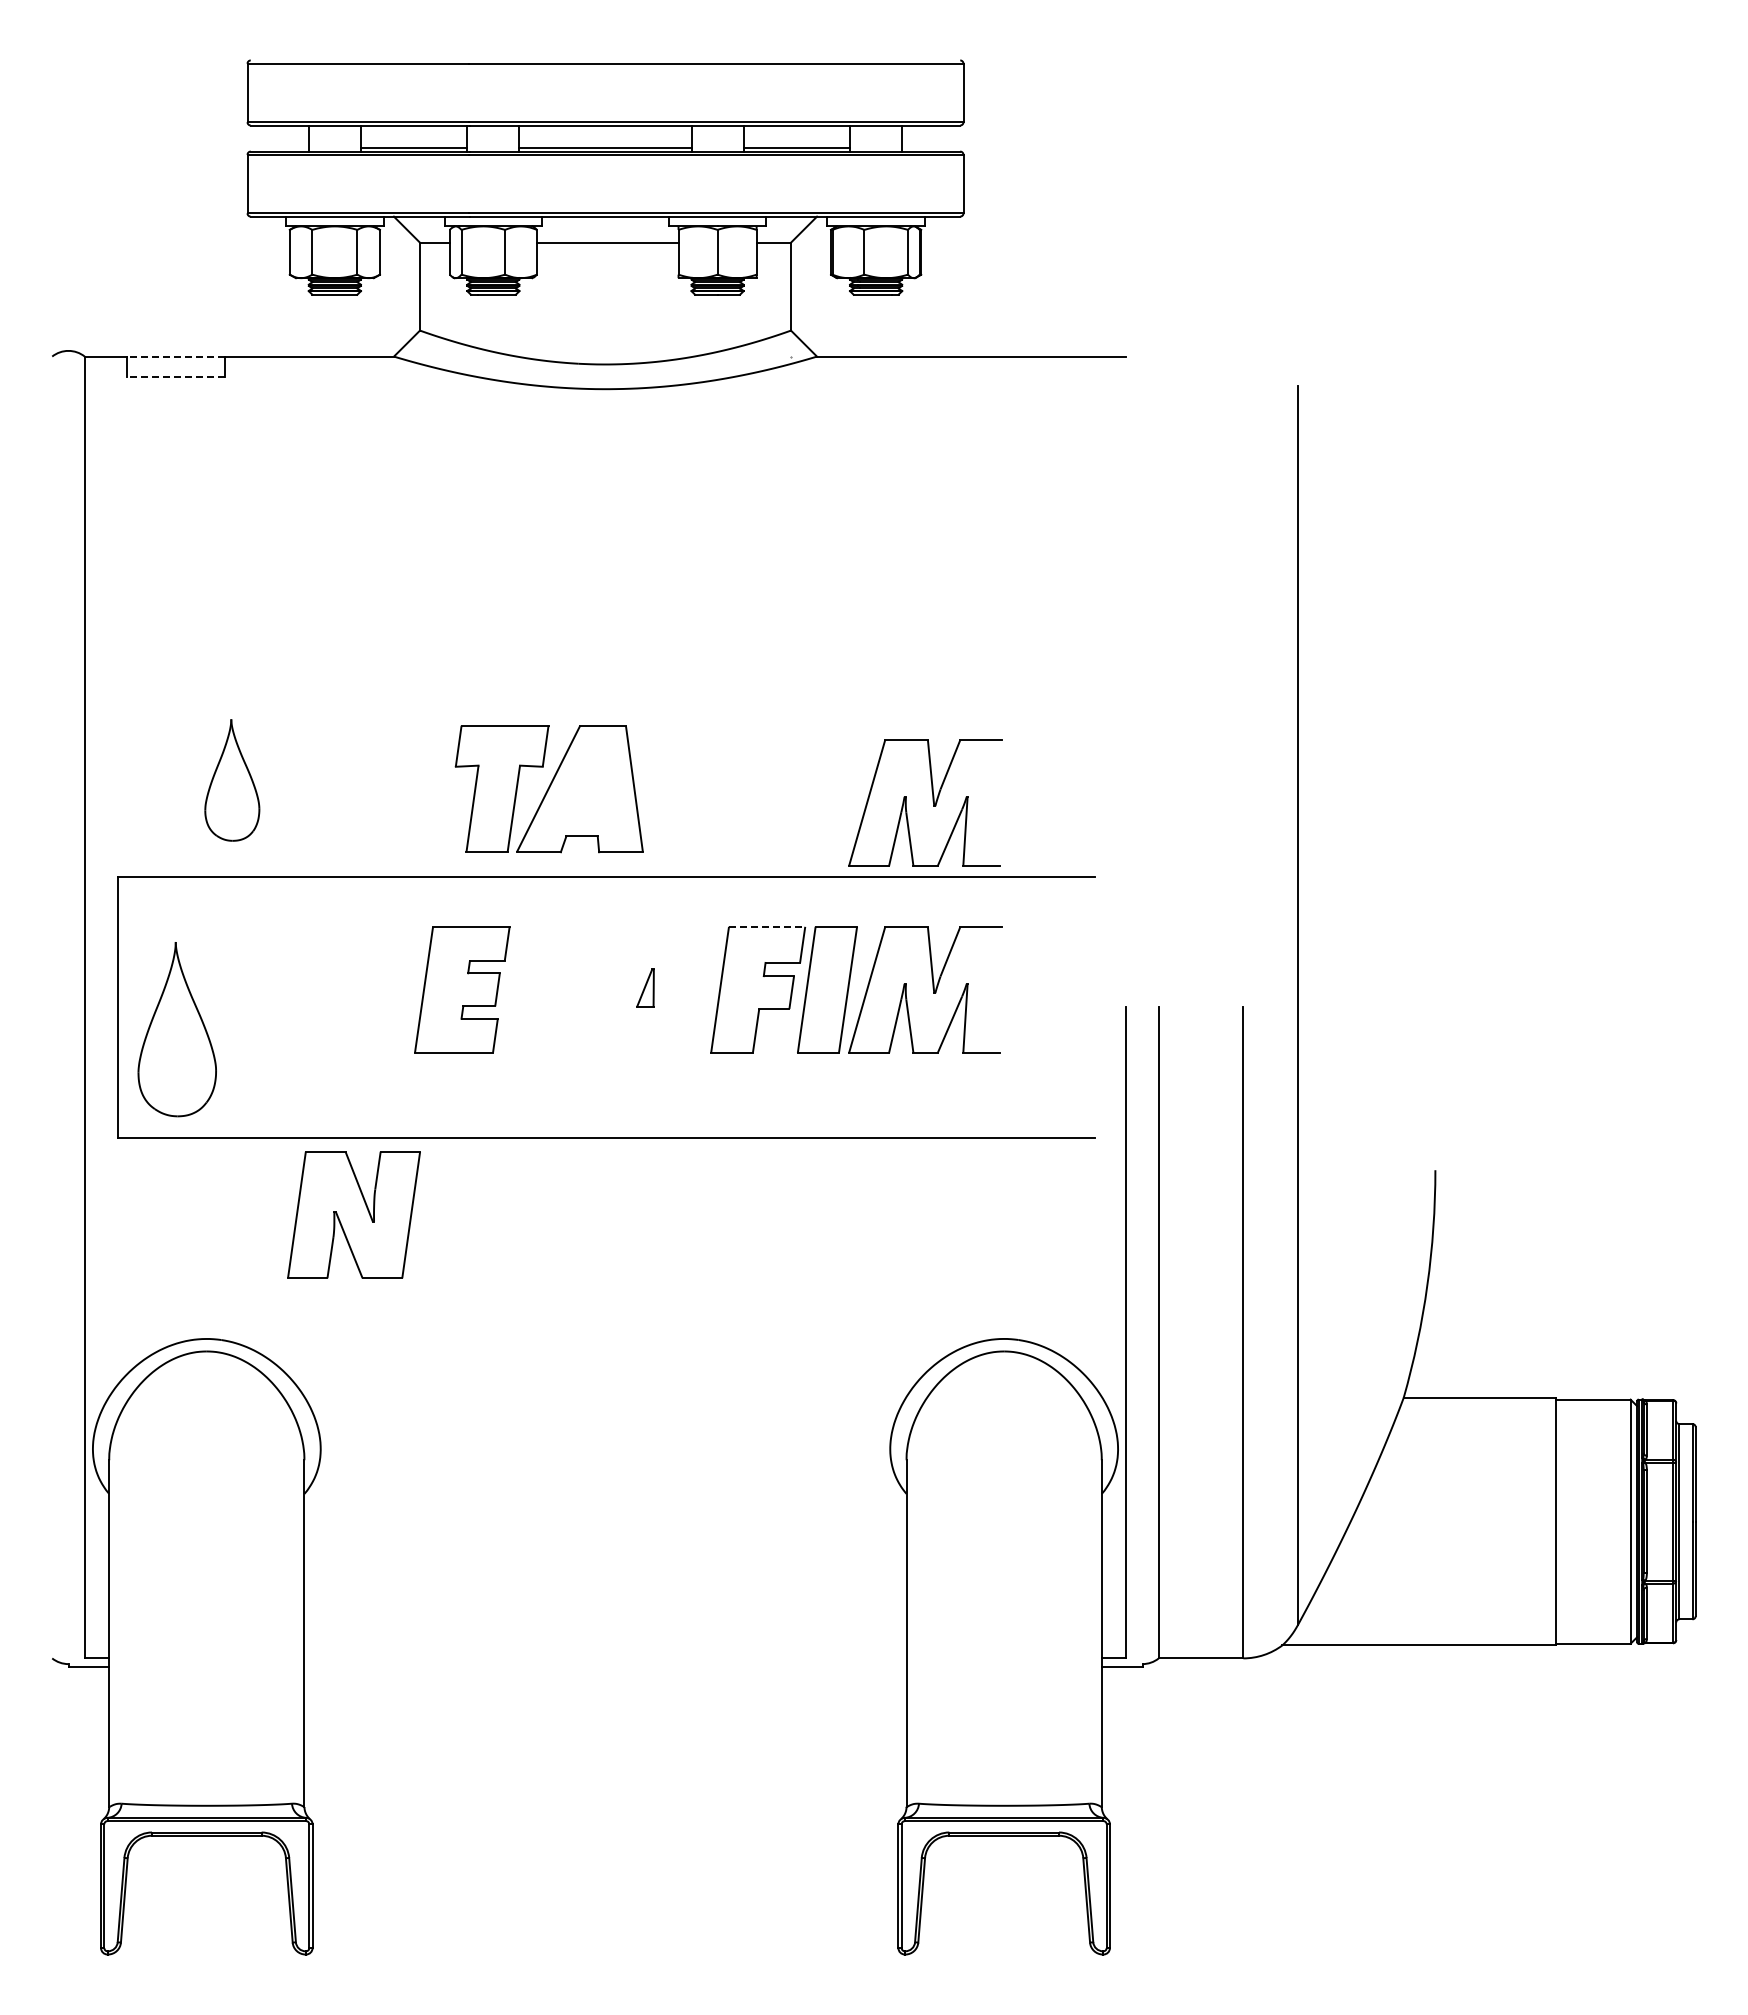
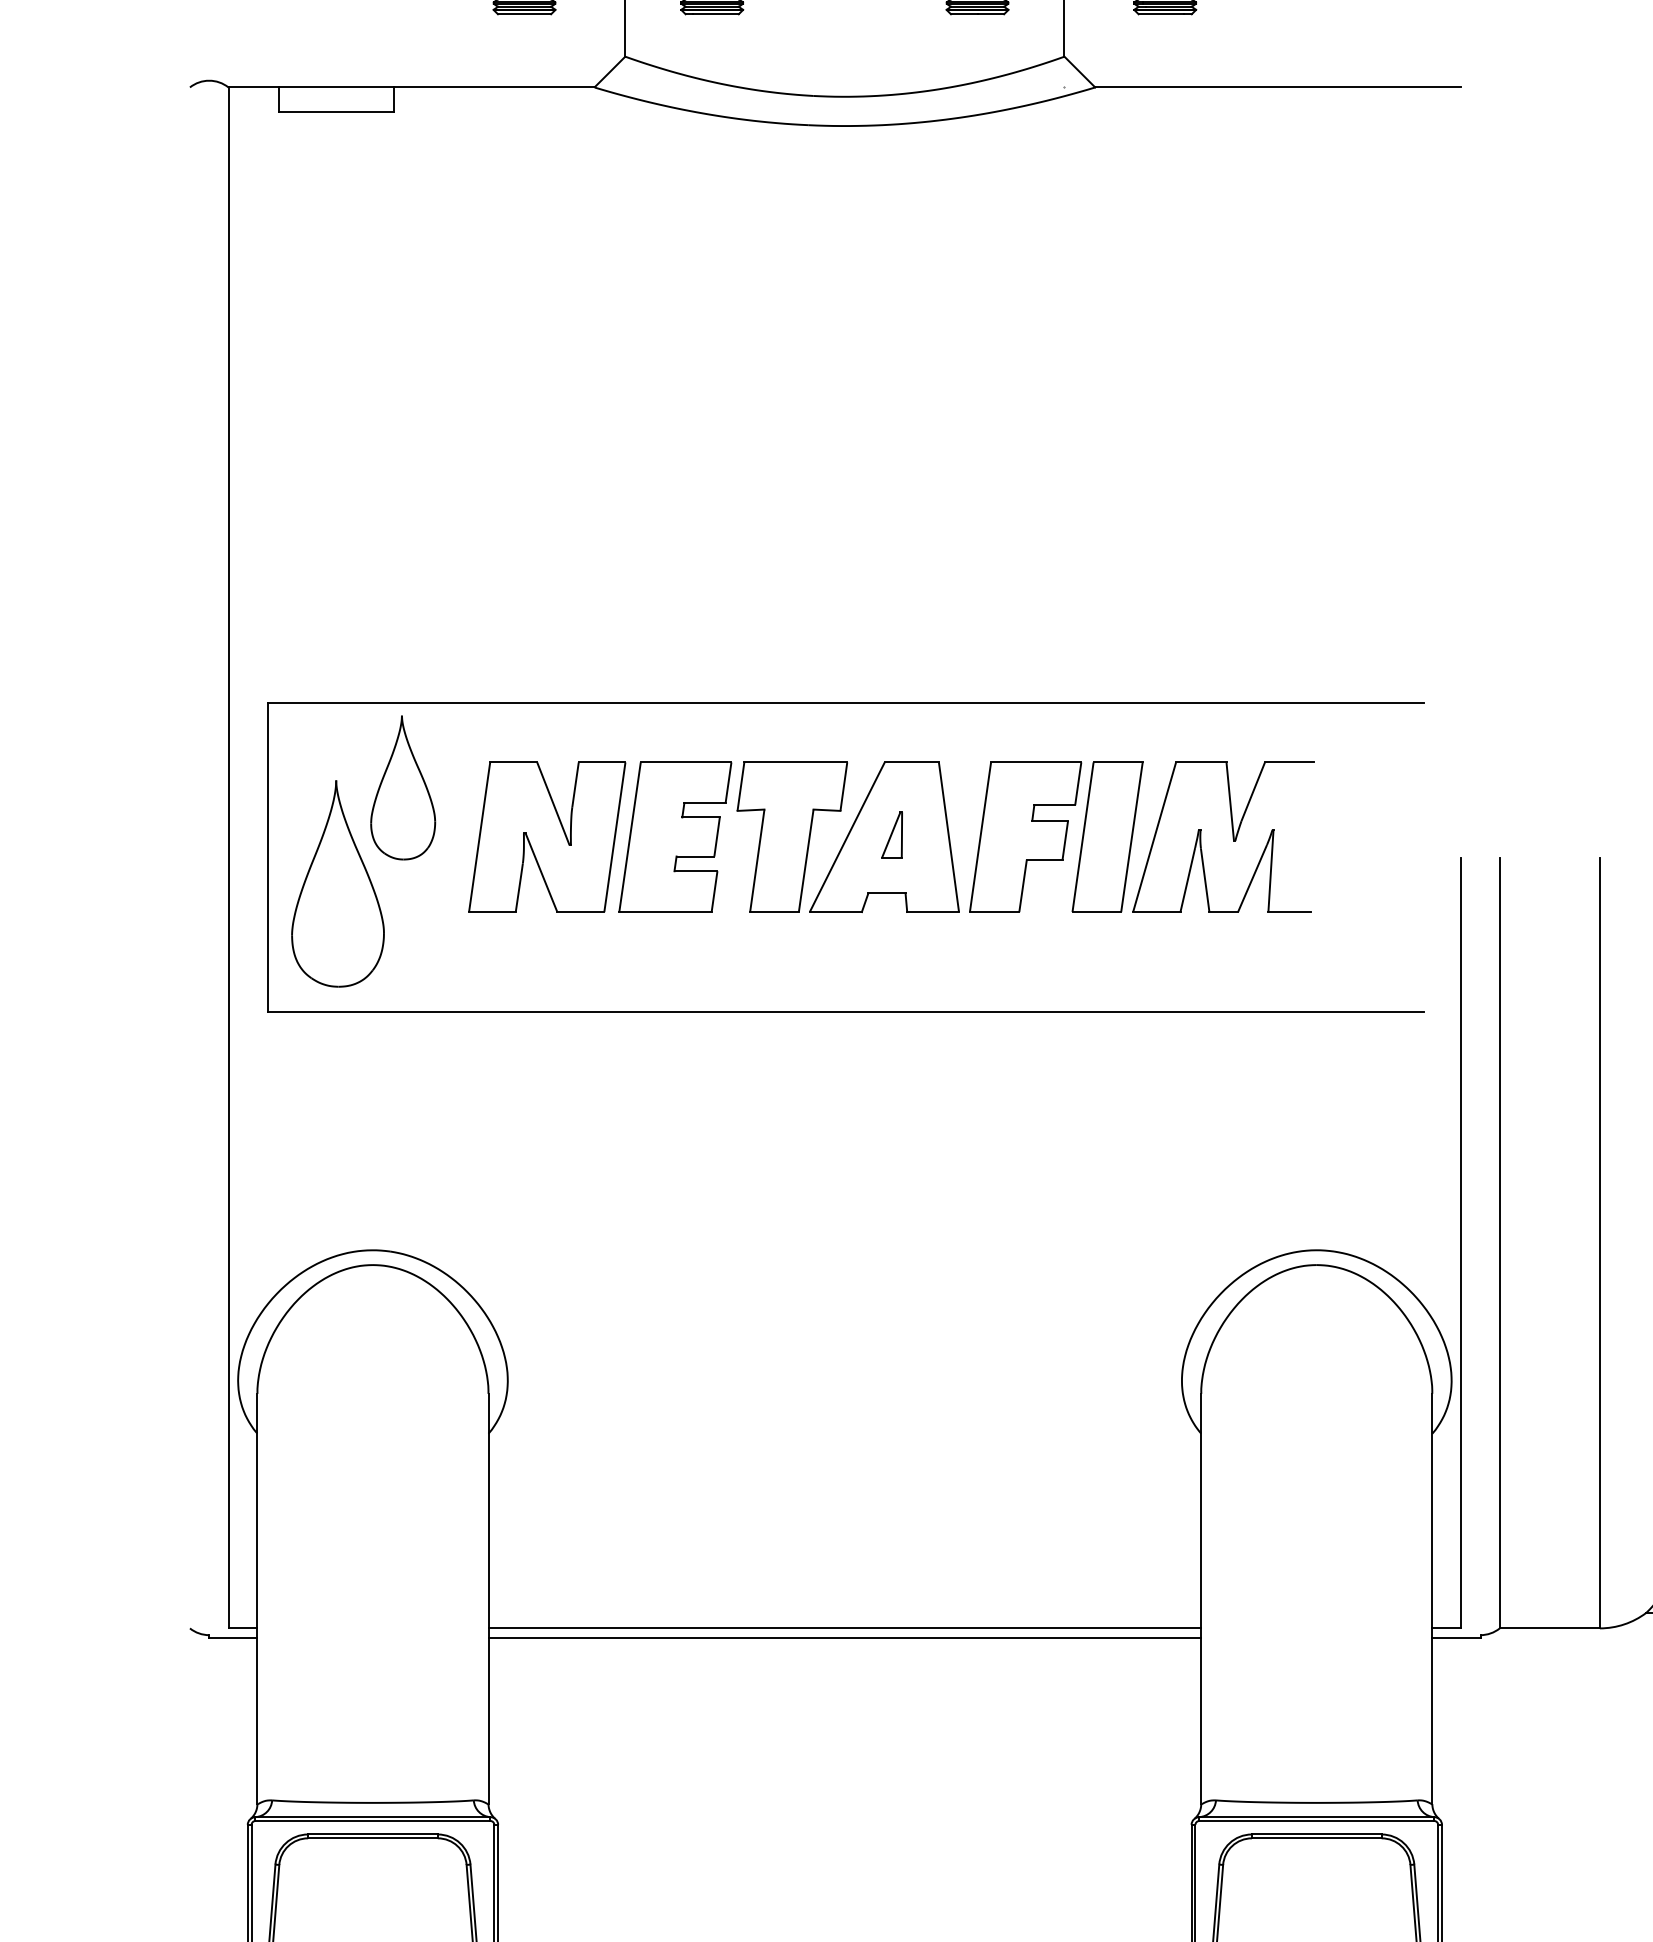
line: (175, 356) -> (335, 87), dashed -> solid
line: (175, 377) -> (335, 112), dashed -> solid
part: (232, 780) -> (403, 788), moved
part: (548, 789) -> (847, 837), moved
part: (932, 801) -> (1231, 614), removed
line: (767, 926) -> (1036, 762), dashed -> solid
part: (353, 1214) -> (546, 836), moved
line: (605, 1658) -> (844, 1628), added
line: (605, 1666) -> (844, 1637), added

